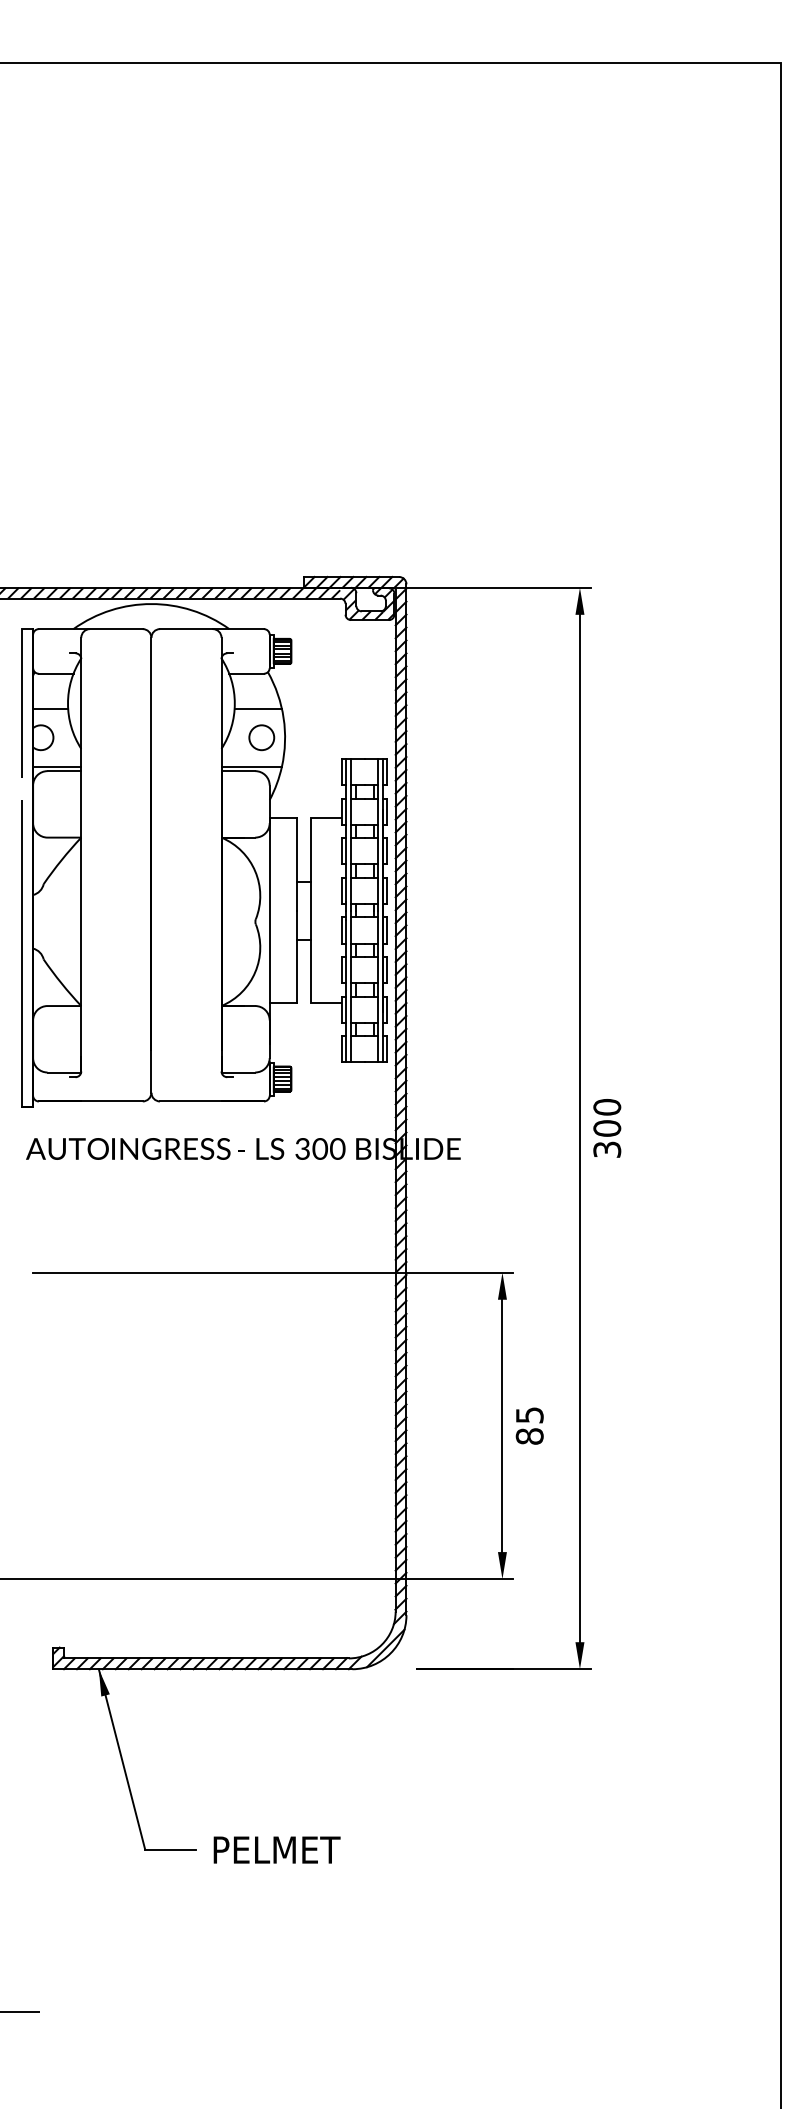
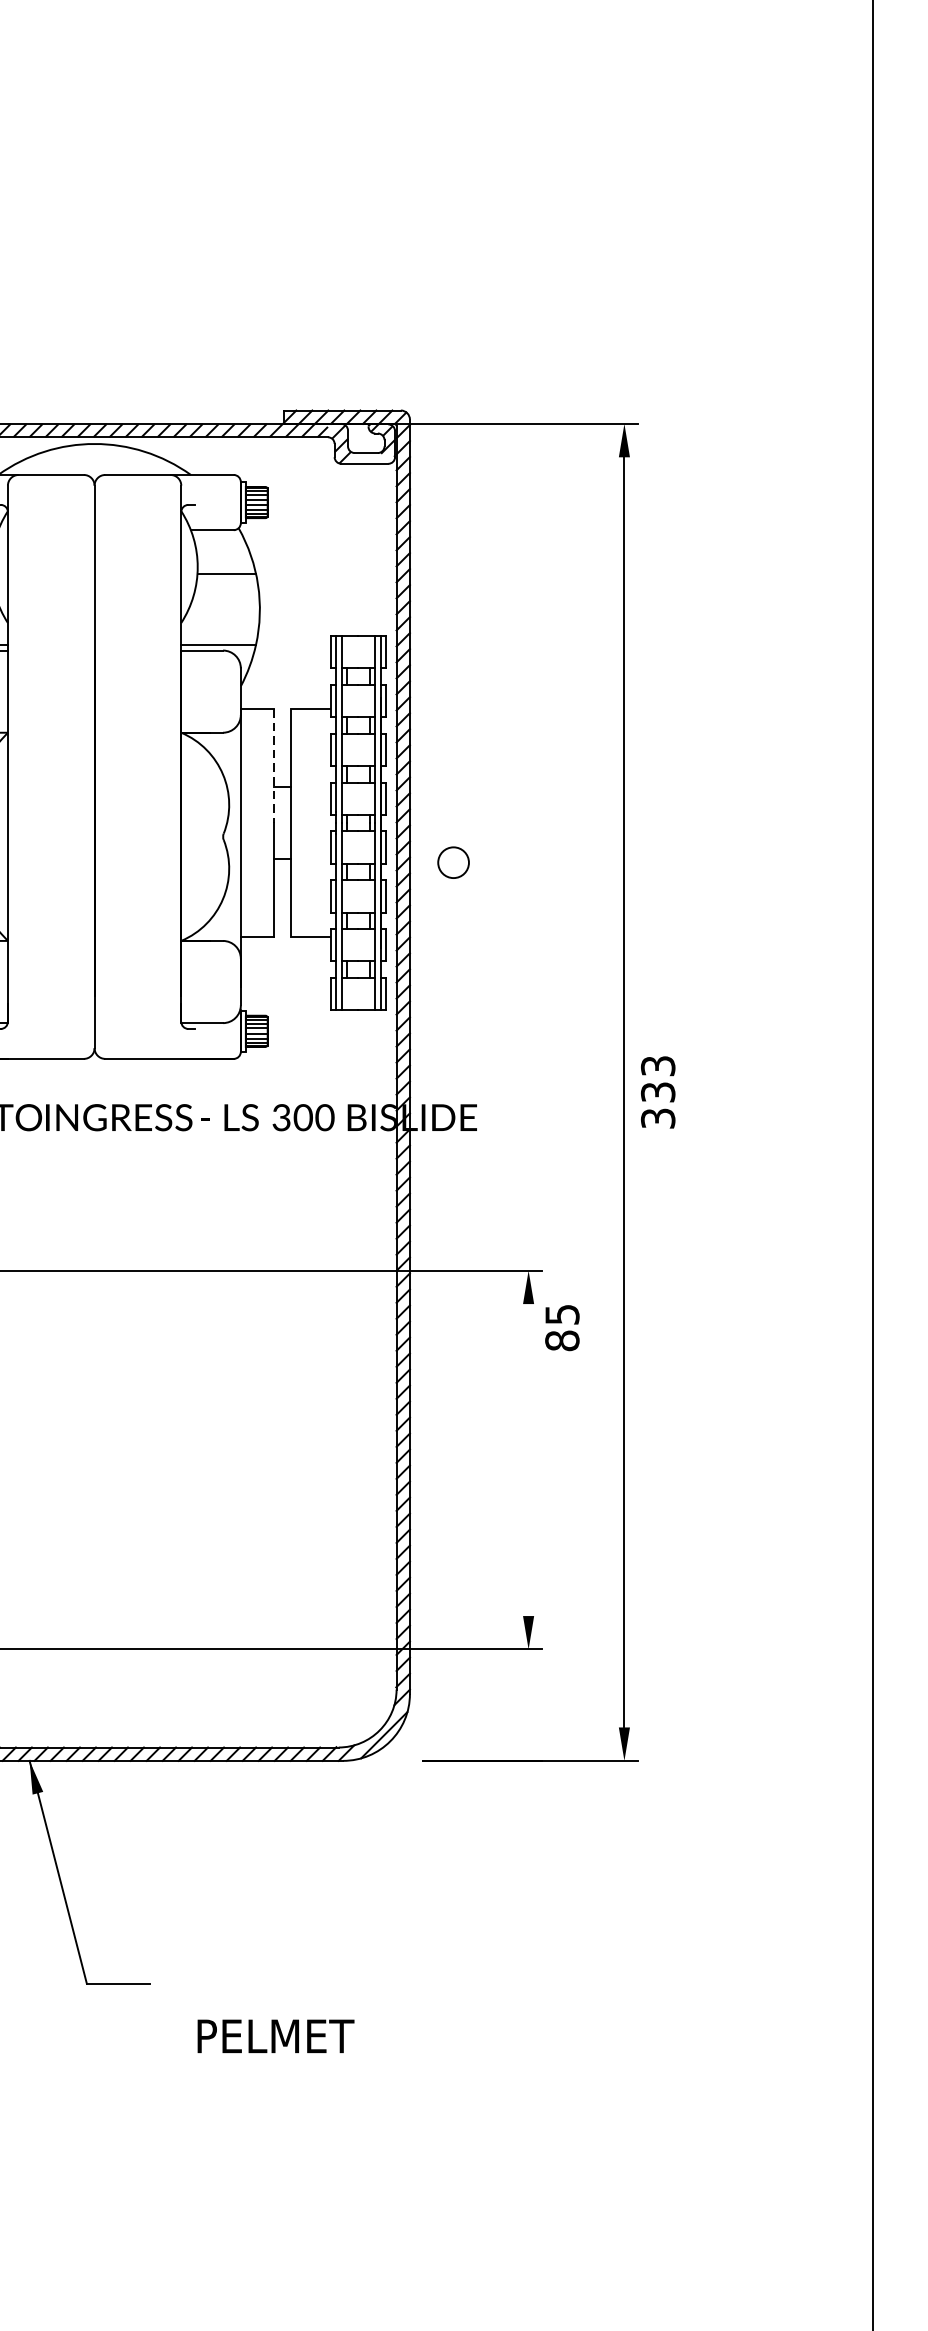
hatch: (377, 615) -> (374, 458), removed
circle: (261, 737) -> (453, 862), moved
line: (296, 865) -> (273, 767), solid -> dashed
text: (607, 1117) -> (658, 1078), 300 -> 333
line: (502, 1425) -> (528, 1459), removed
text: (529, 1425) -> (562, 1327), moved
text: (276, 1849) -> (275, 2035), moved

